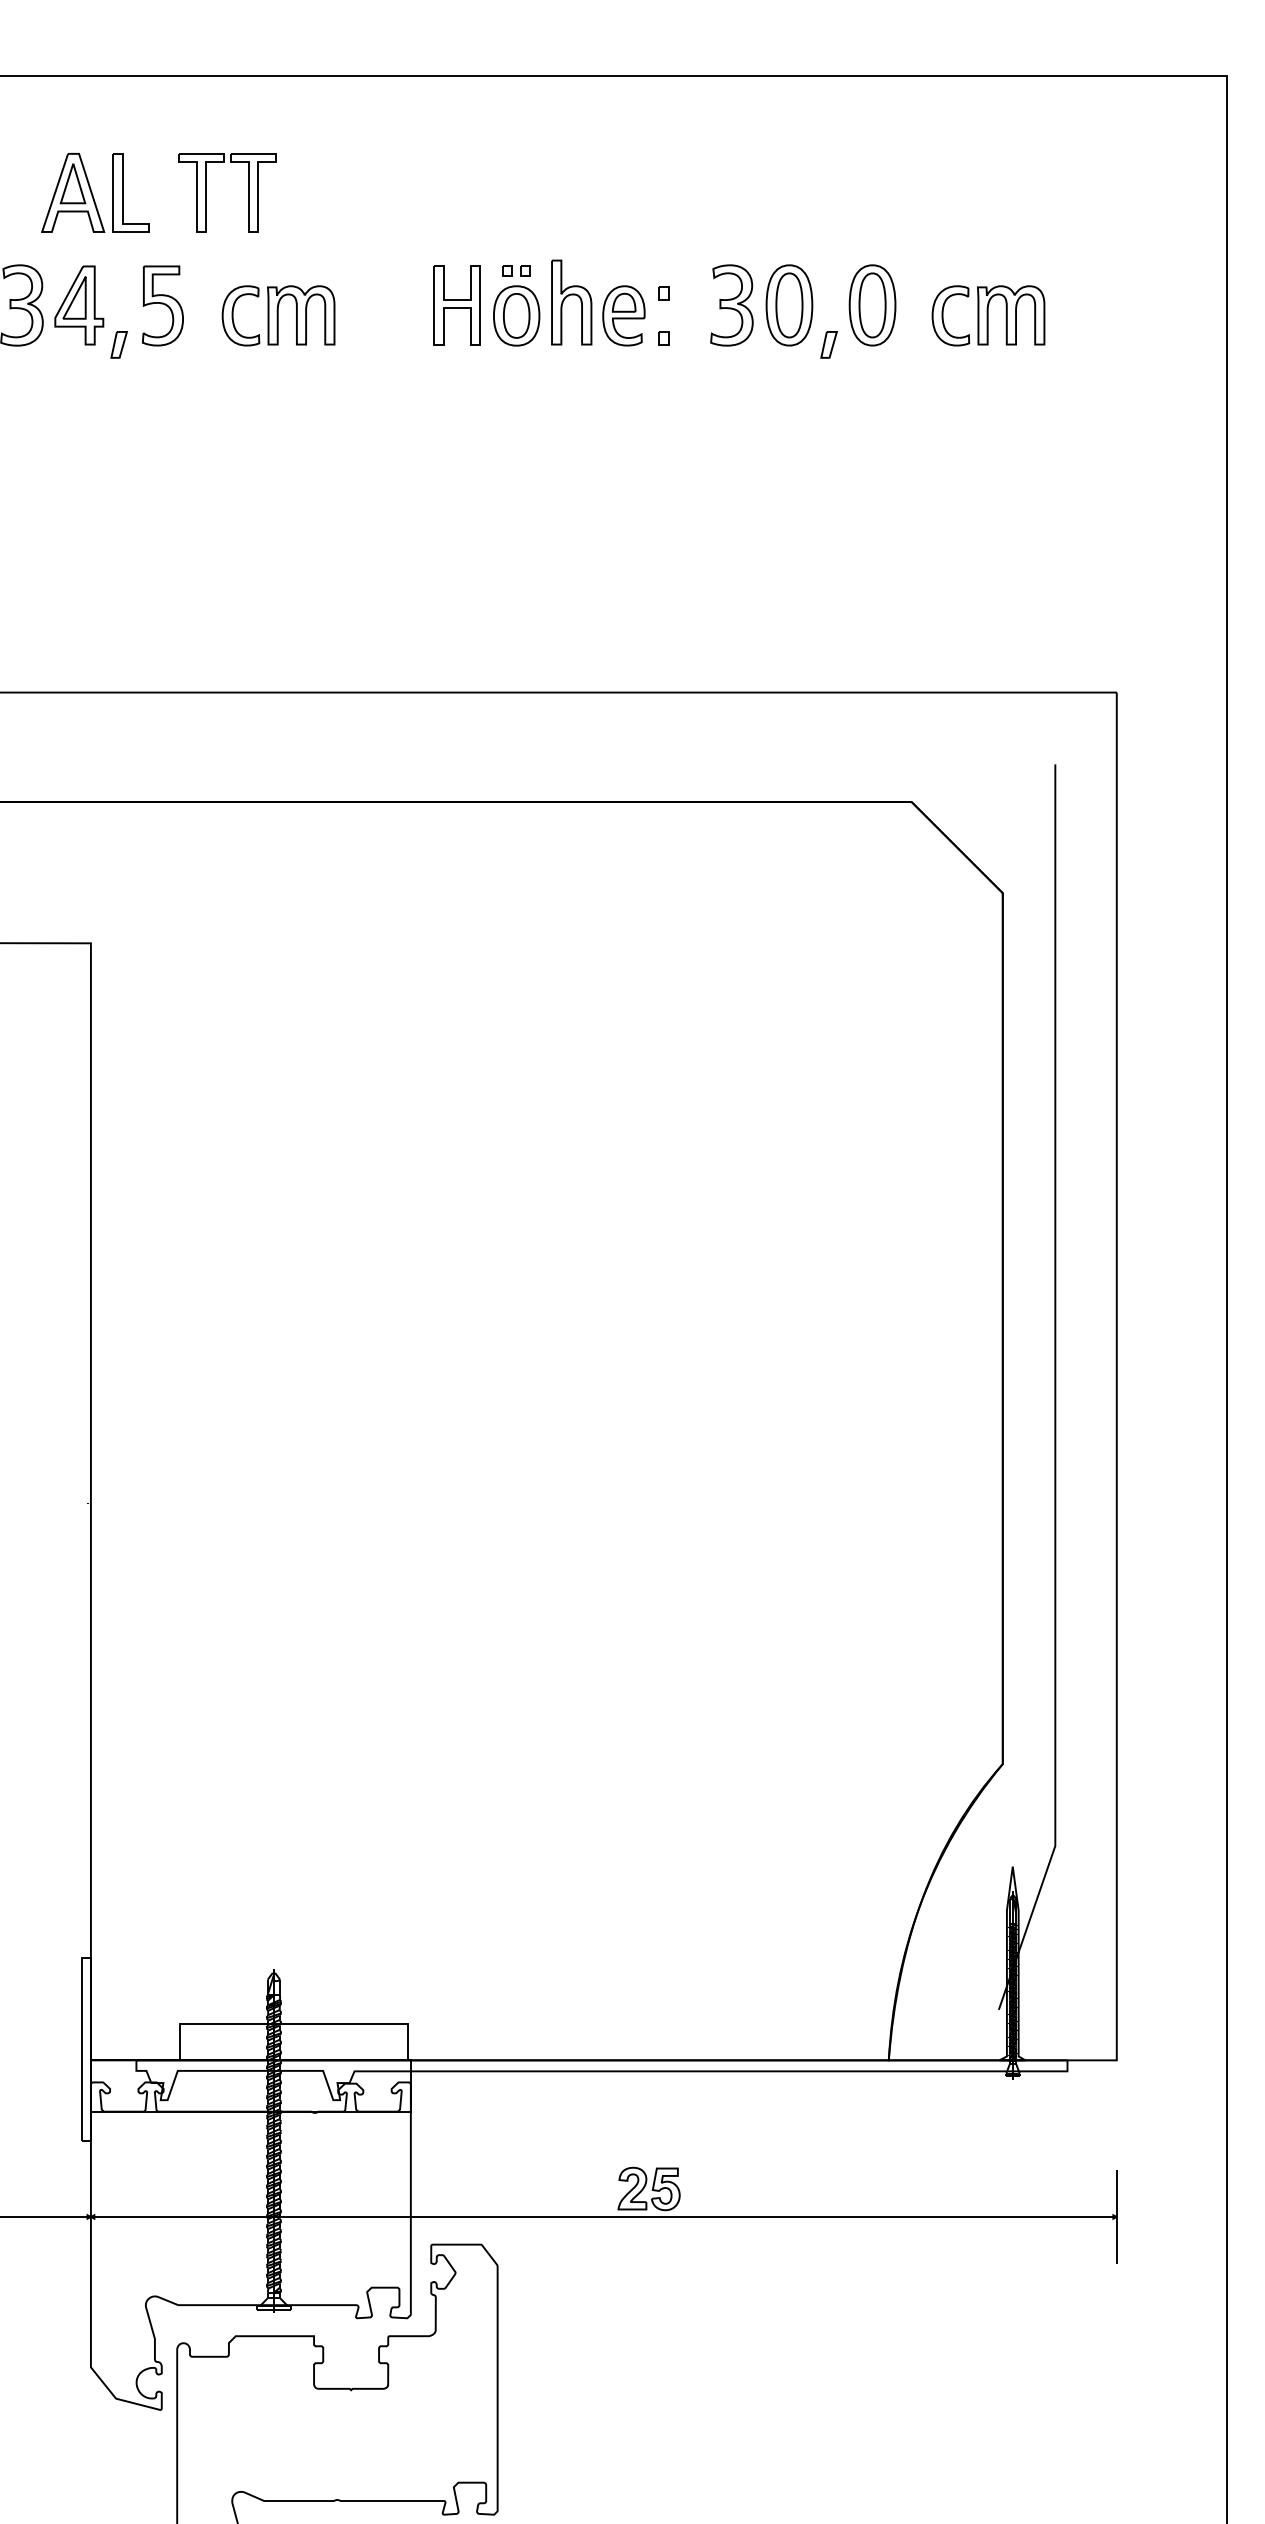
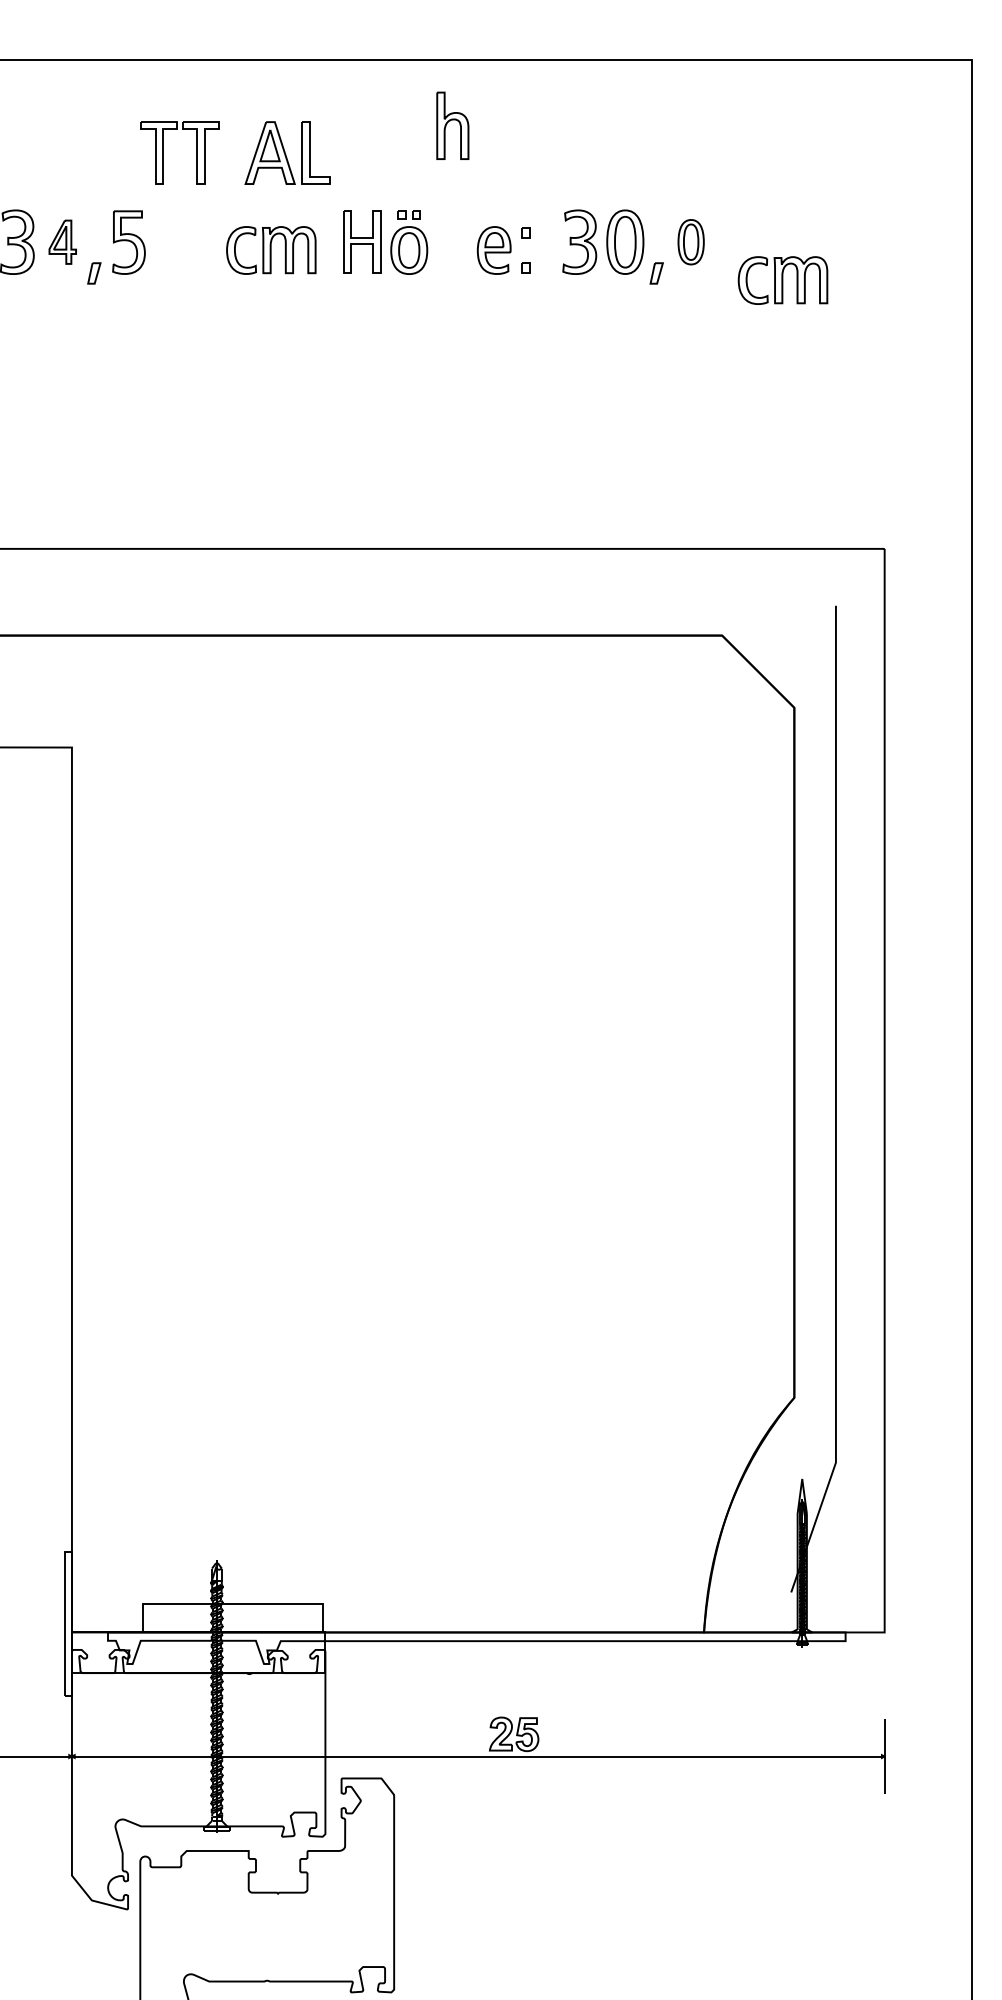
part: (95, 192) -> (287, 152), moved
part: (567, 297) -> (449, 121), moved
part: (79, 305) -> (62, 242), size x0.7
part: (872, 305) -> (691, 242), size x0.7
part: (278, 315) -> (271, 250), moved
part: (988, 315) -> (783, 280), moved

